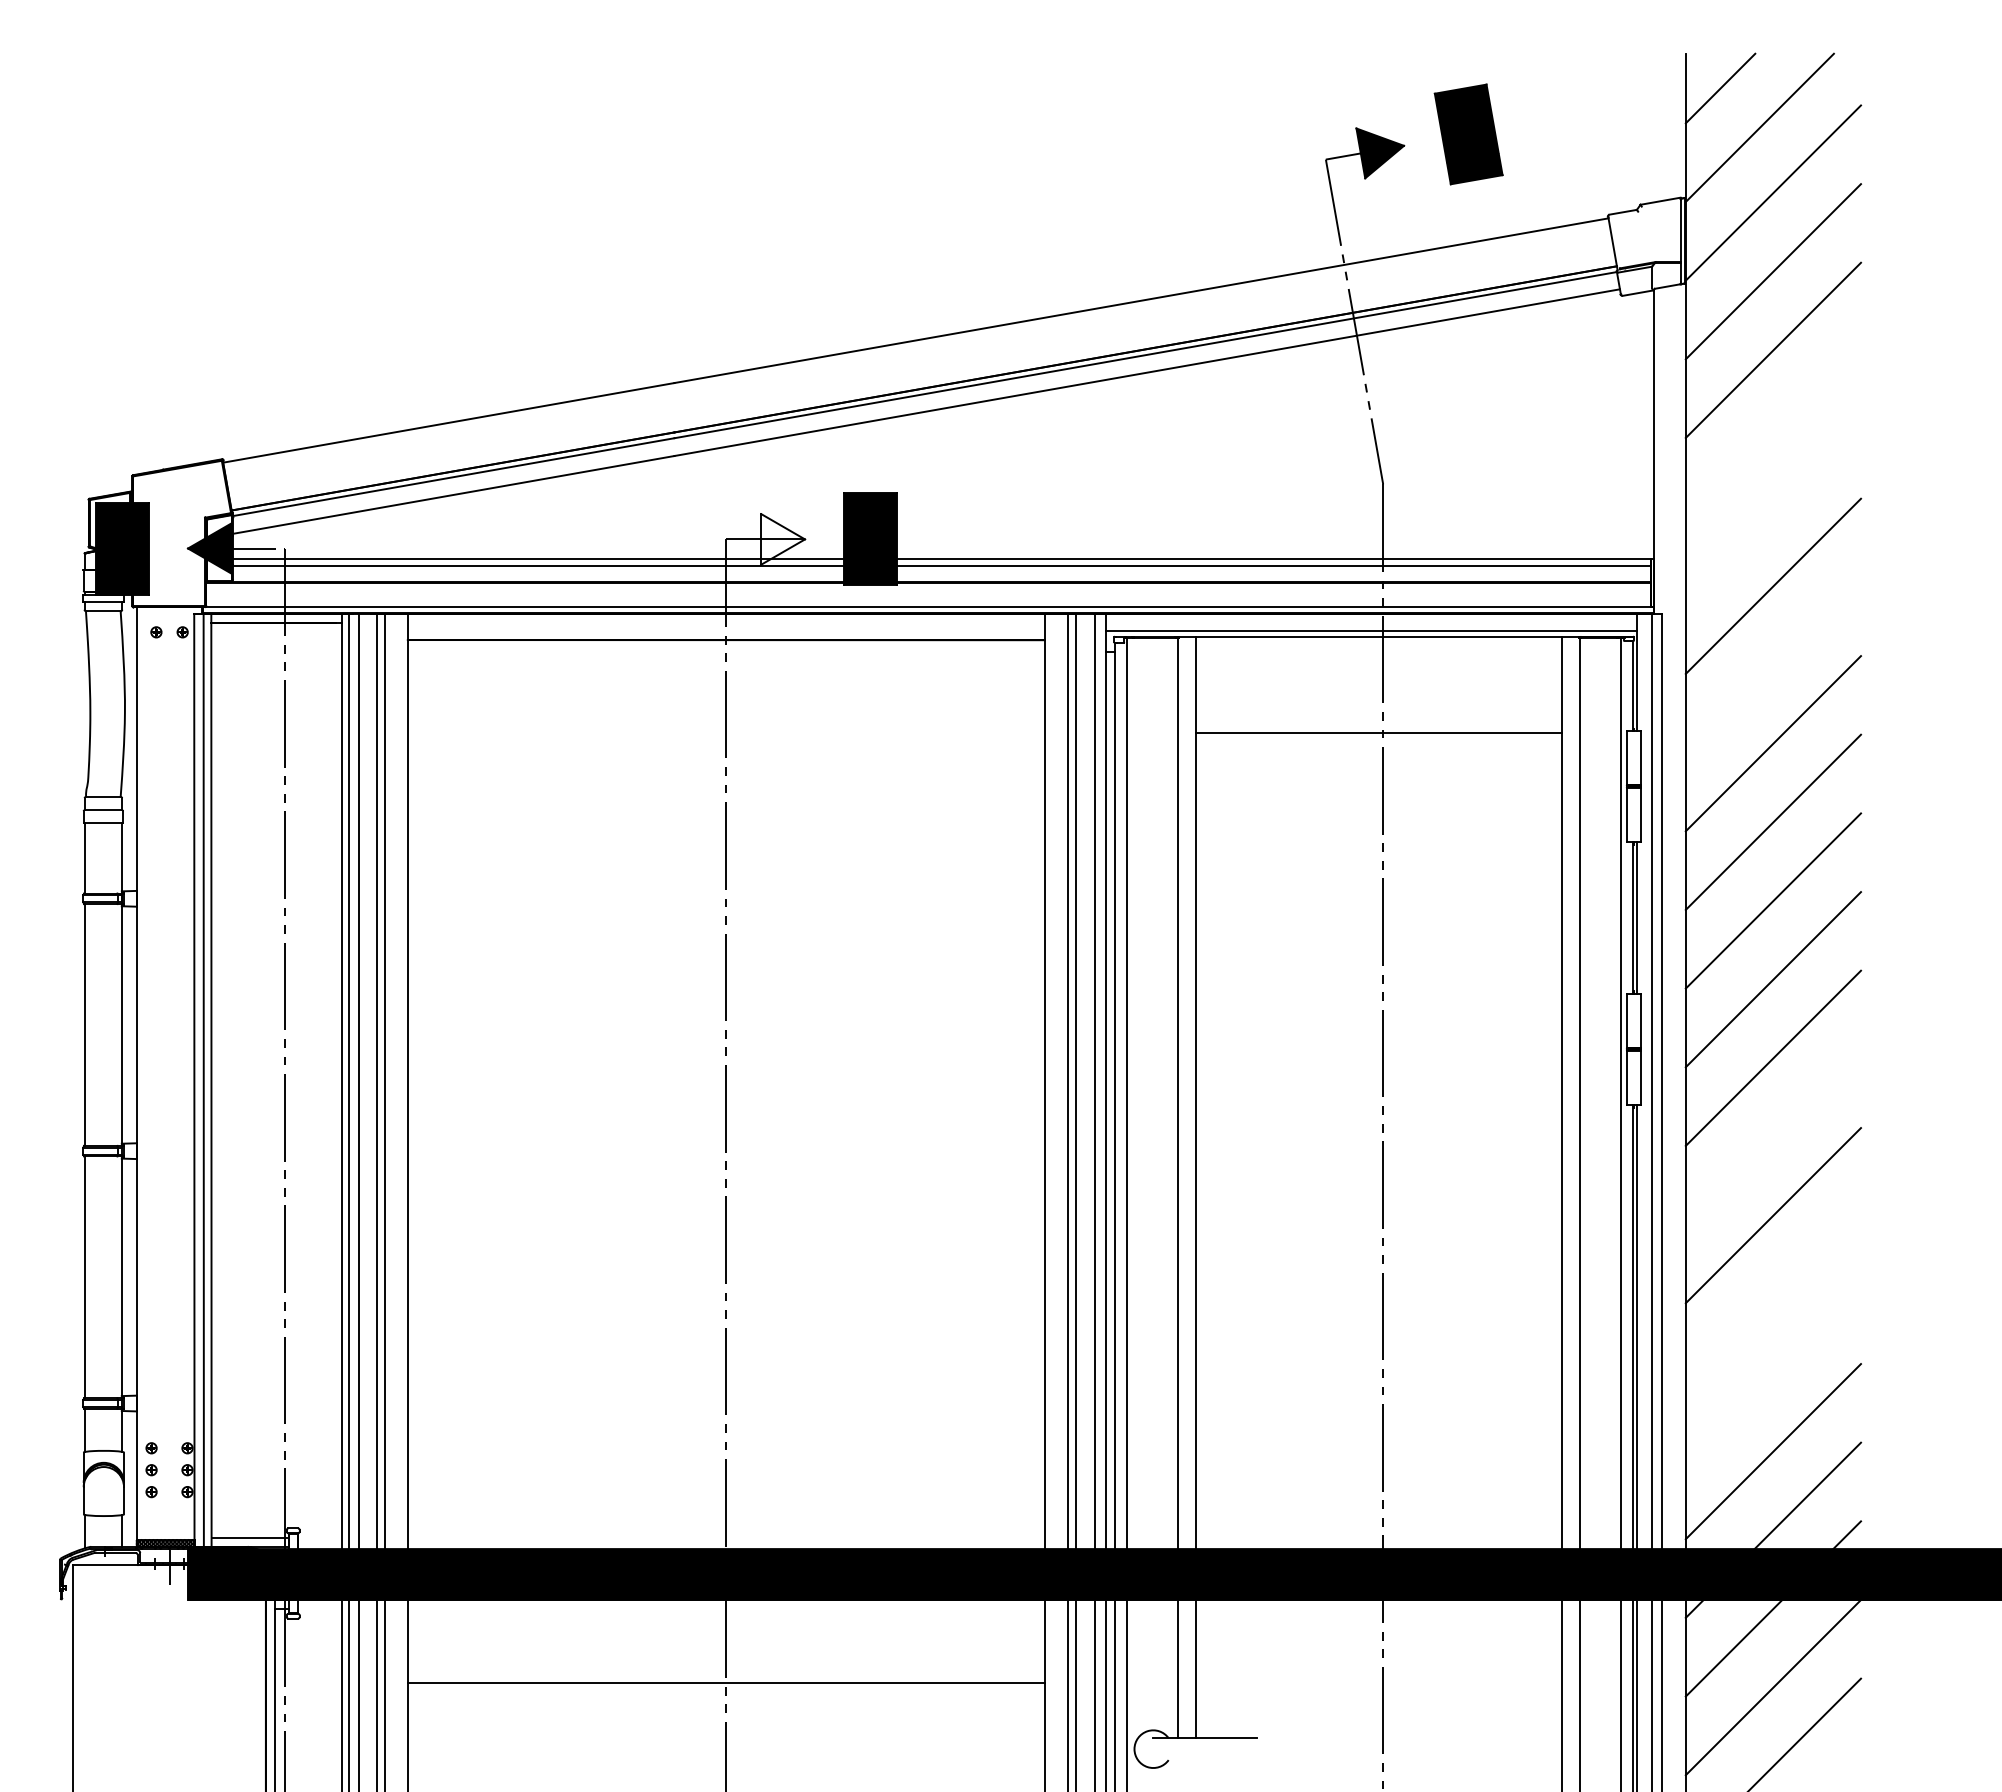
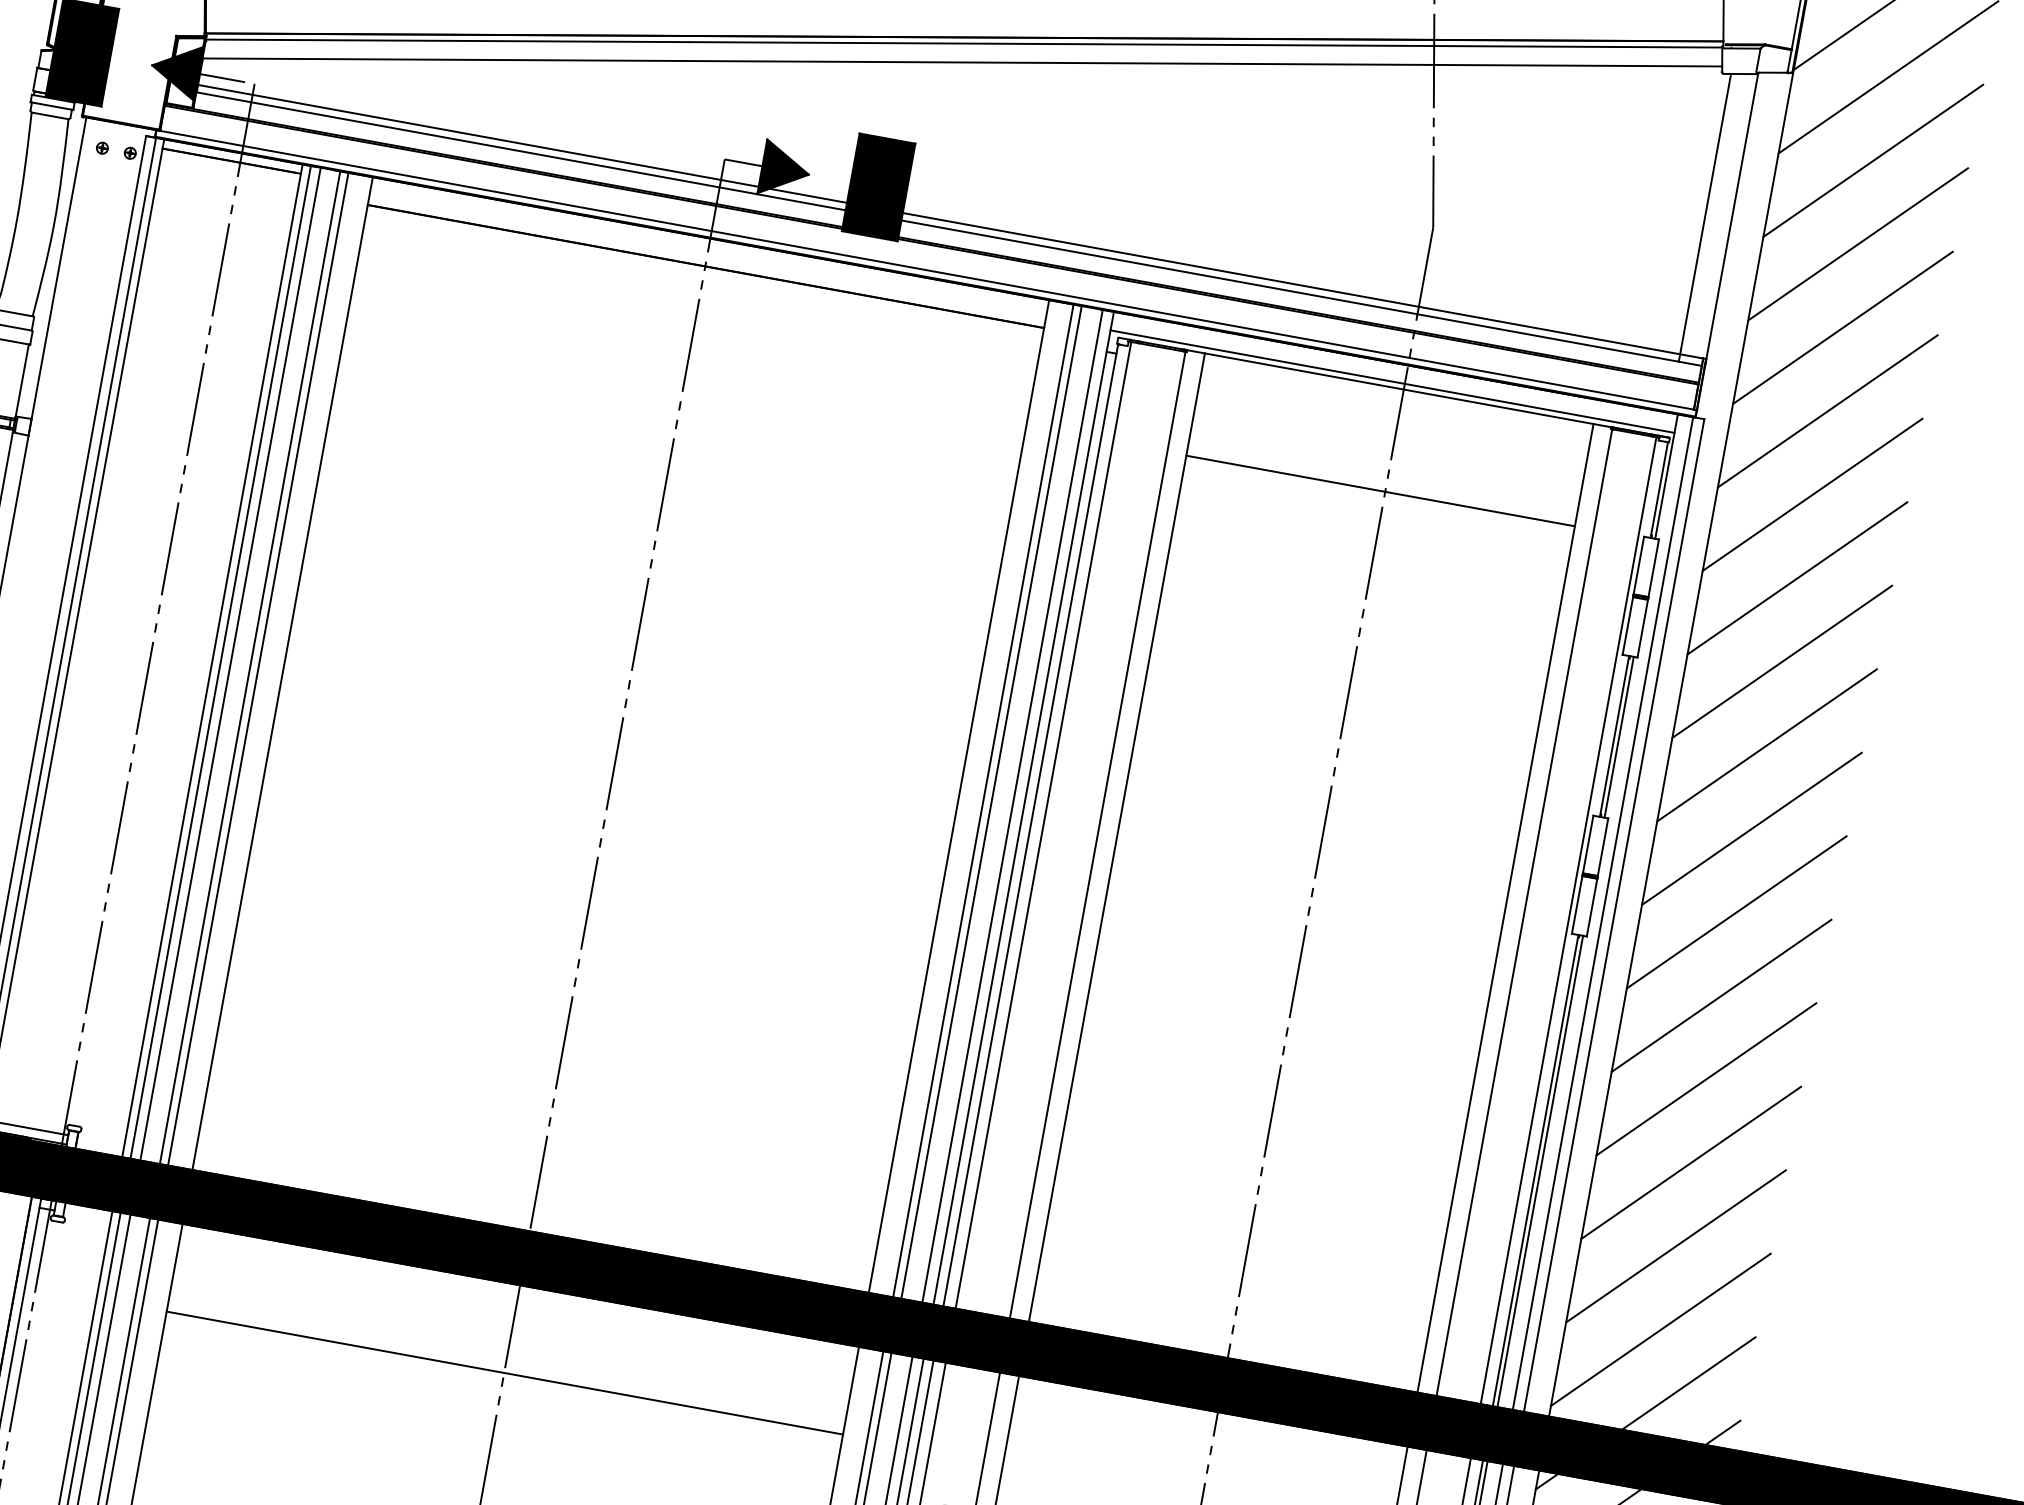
line: (1773, 428) -> (1858, 243), added
line: (1629, 429) -> (1705, 217), added
line: (1773, 507) -> (1843, 327), added
fill: (783, 539) -> (786, 170), added
line: (1773, 664) -> (1812, 494), added
line: (1773, 1136) -> (1721, 995), added
line: (1773, 1293) -> (1691, 1162), added
line: (1773, 1372) -> (1676, 1245), added

